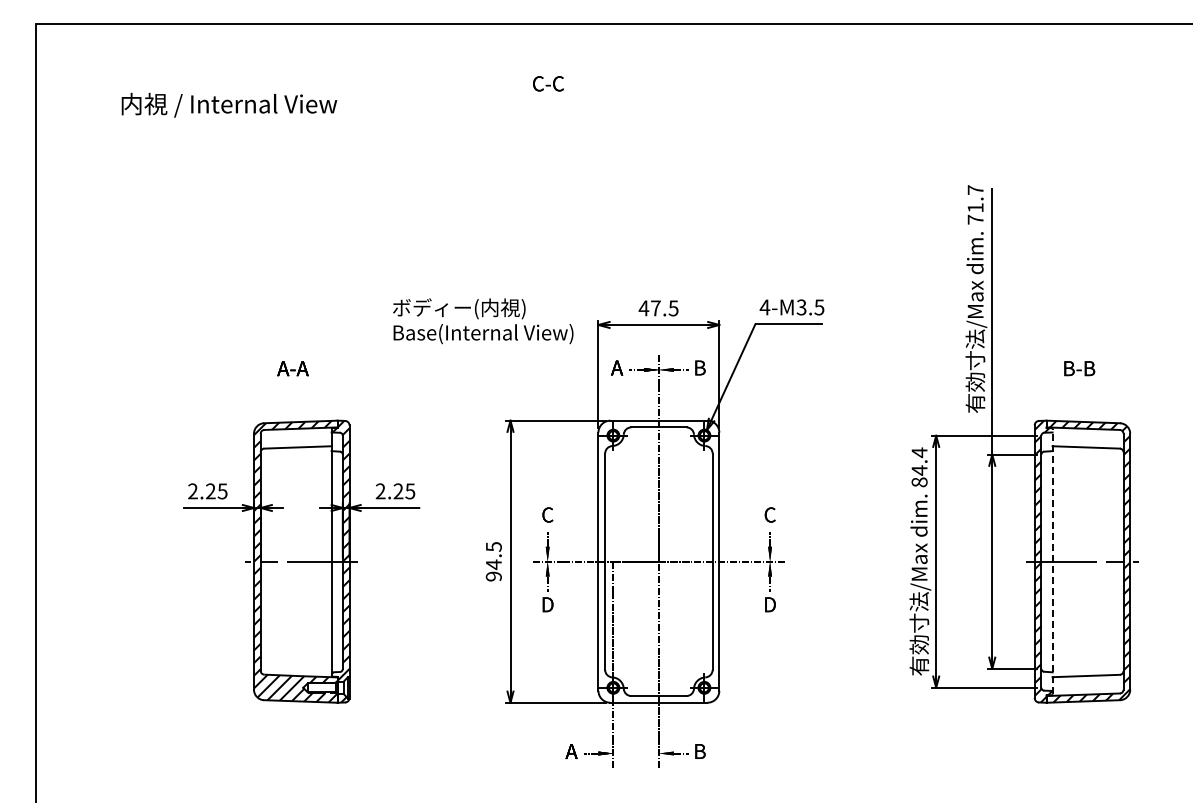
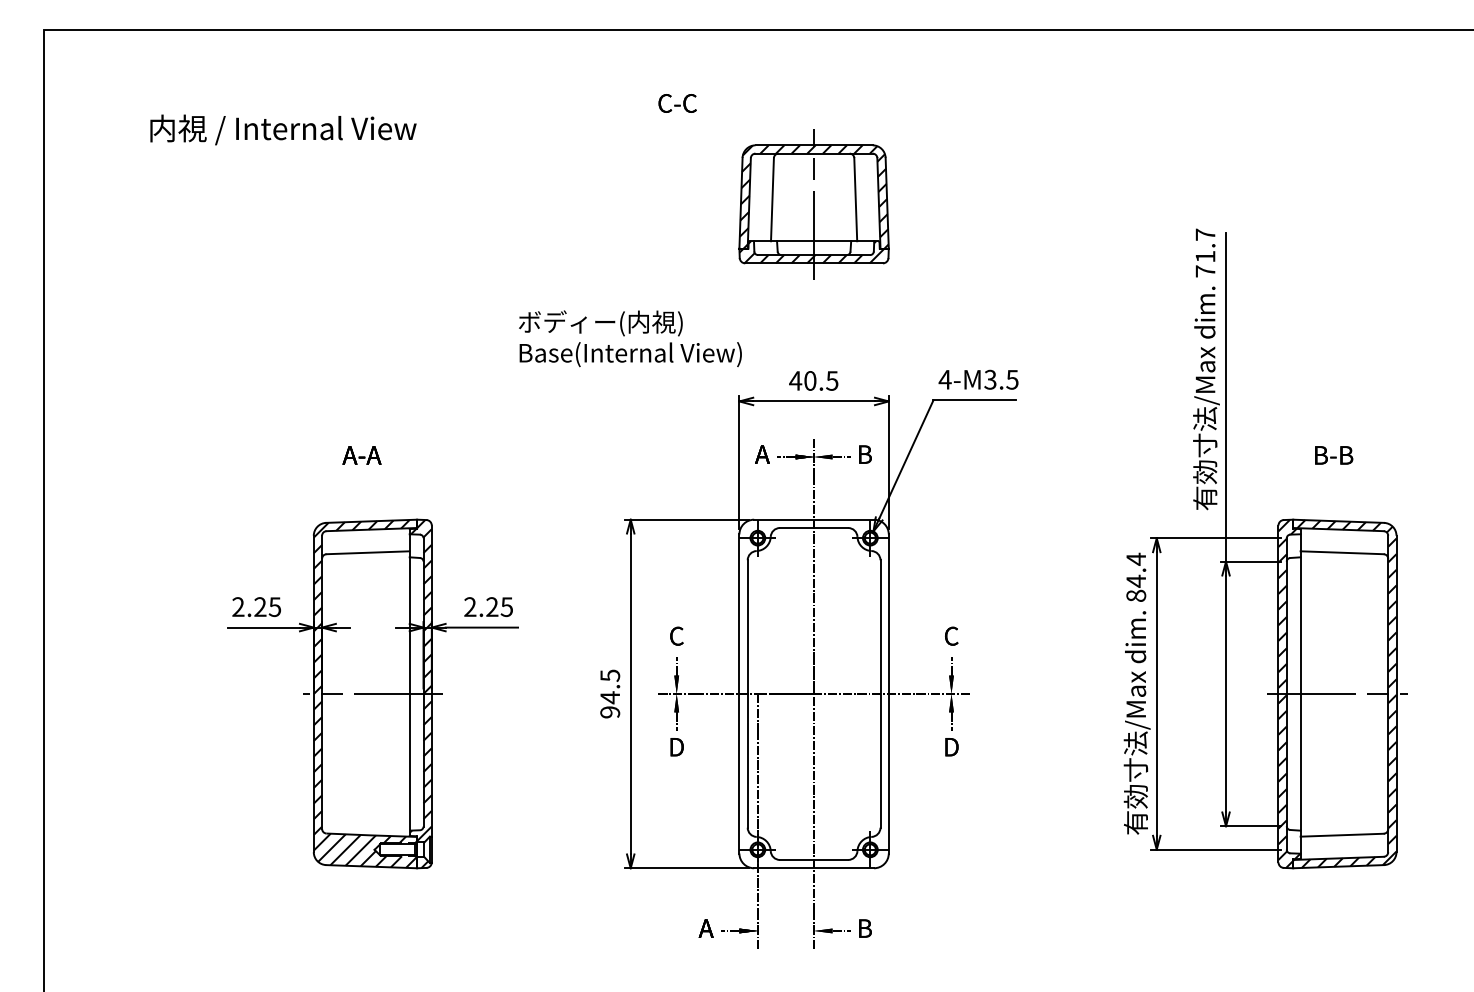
part: (658, 165) -> (813, 204), added
text: (655, 308) -> (809, 381), 47.5 -> 40.5
text: (483, 321) -> (630, 339), moved
line: (1052, 561) -> (1300, 693), dashed -> solid

